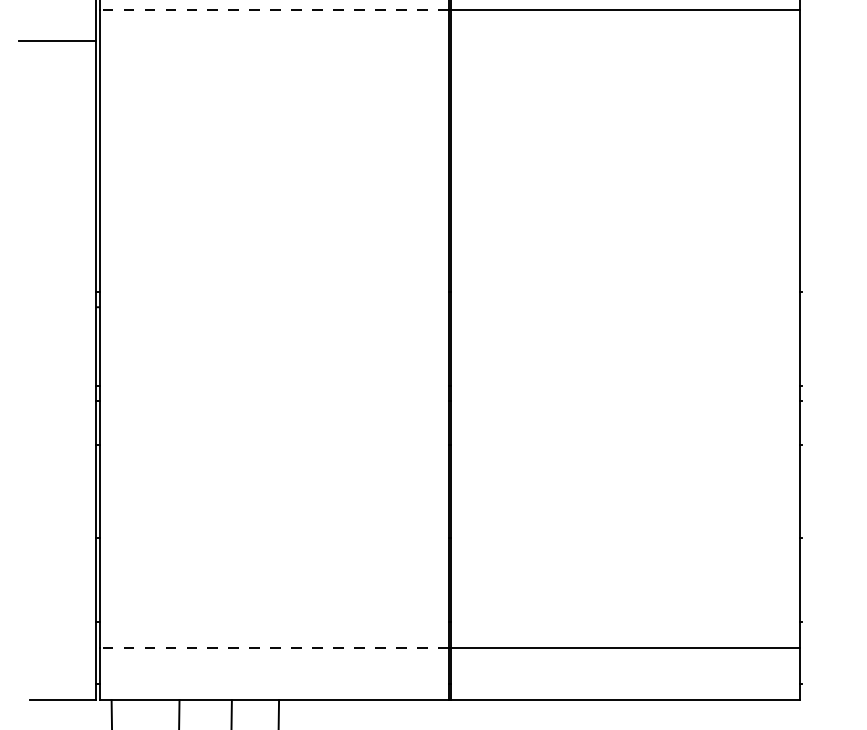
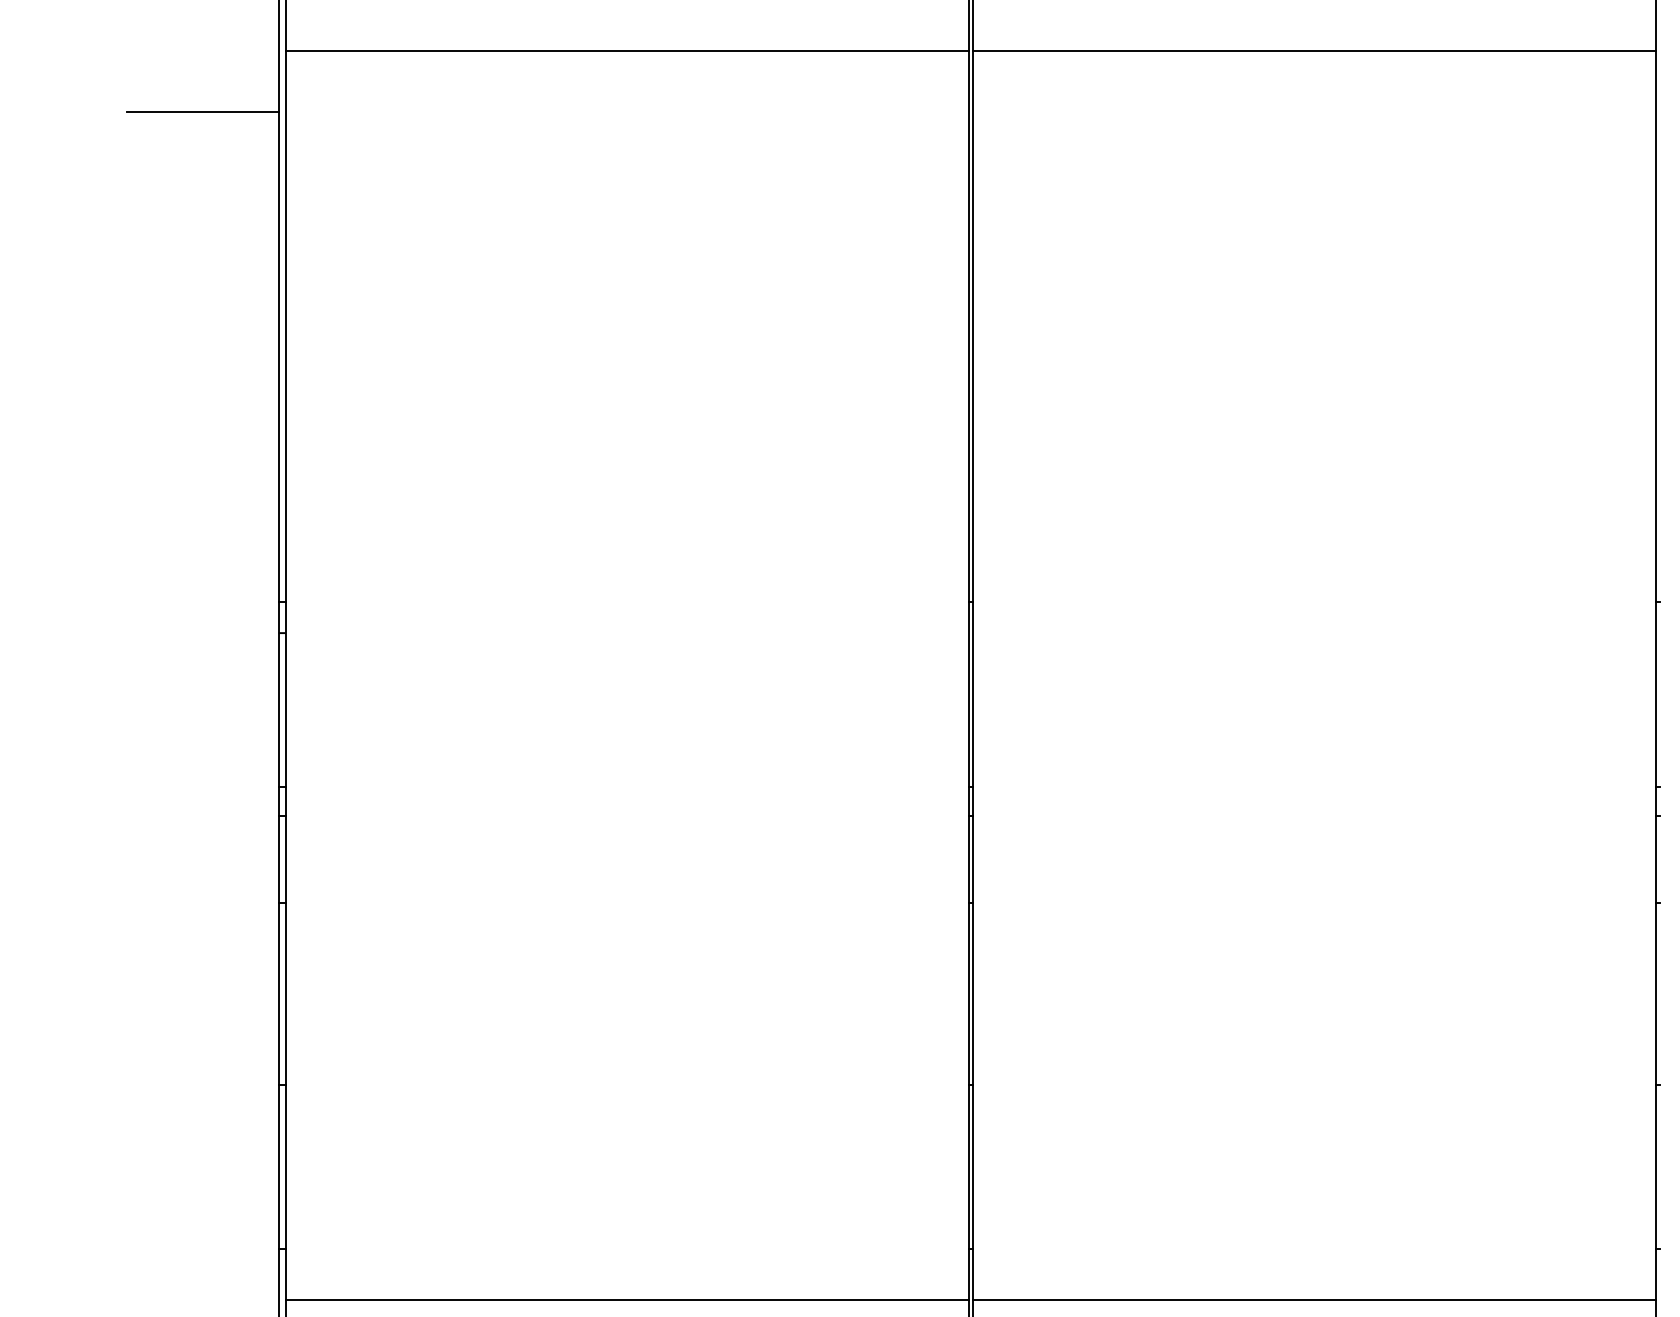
line: (273, 9) -> (626, 50), dashed -> solid
line: (273, 647) -> (626, 1299), dashed -> solid

